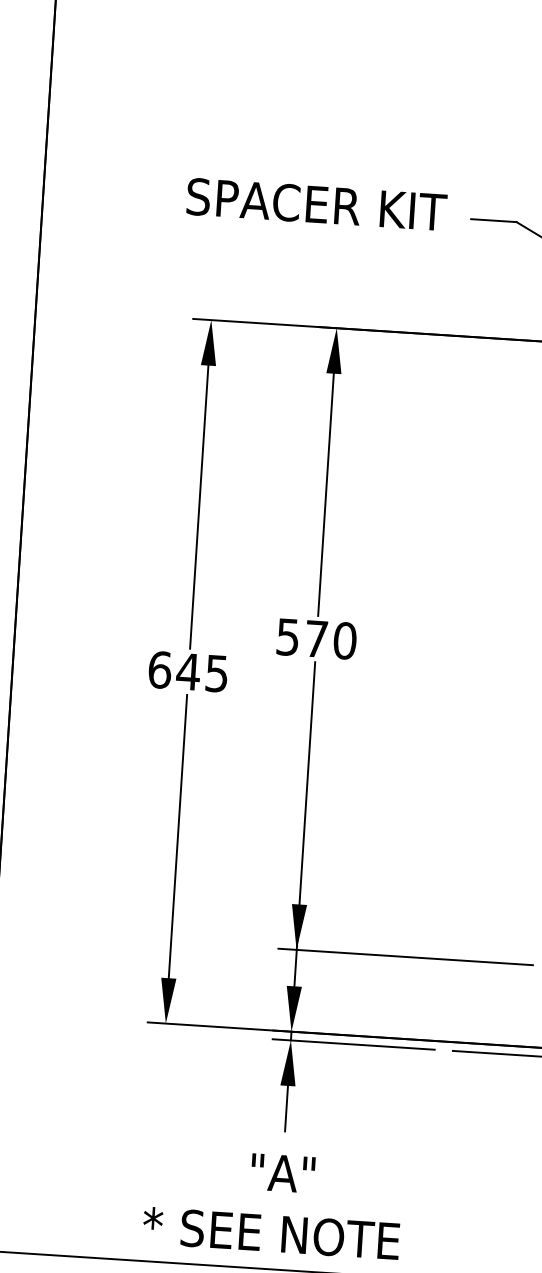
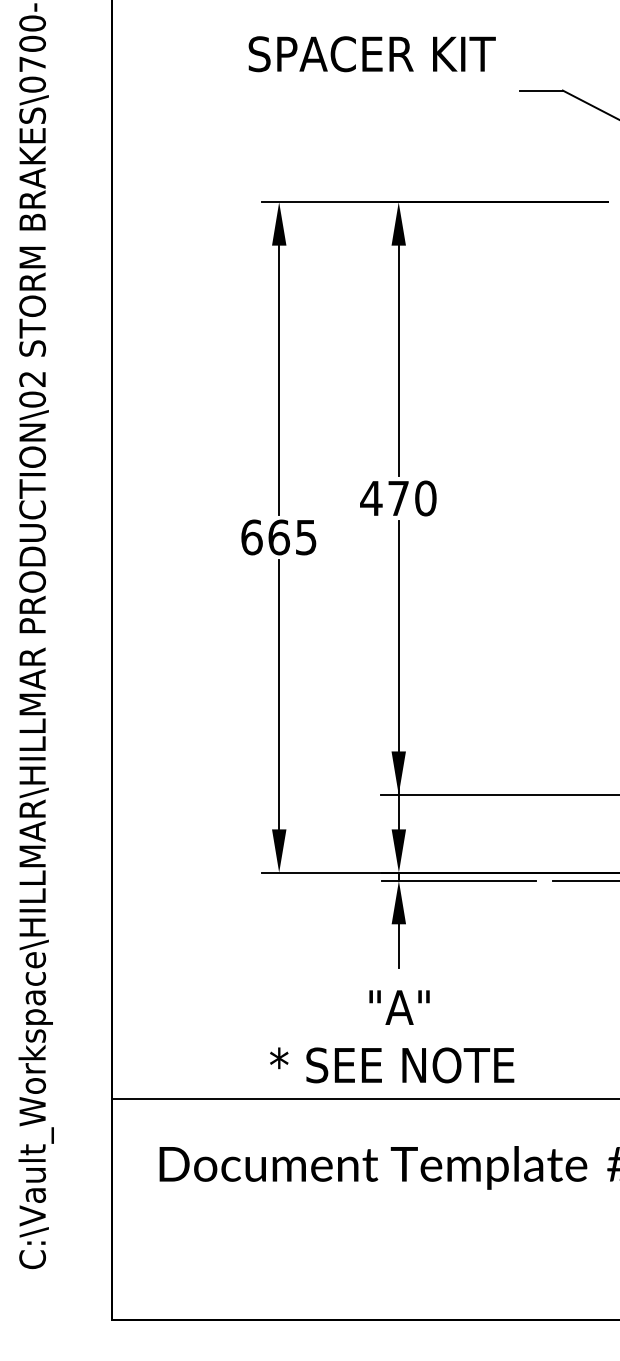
text: (316, 204) -> (371, 54), moved
text: (288, 637) -> (371, 498), 570 -> 470
text: (187, 671) -> (278, 537), 645 -> 665

